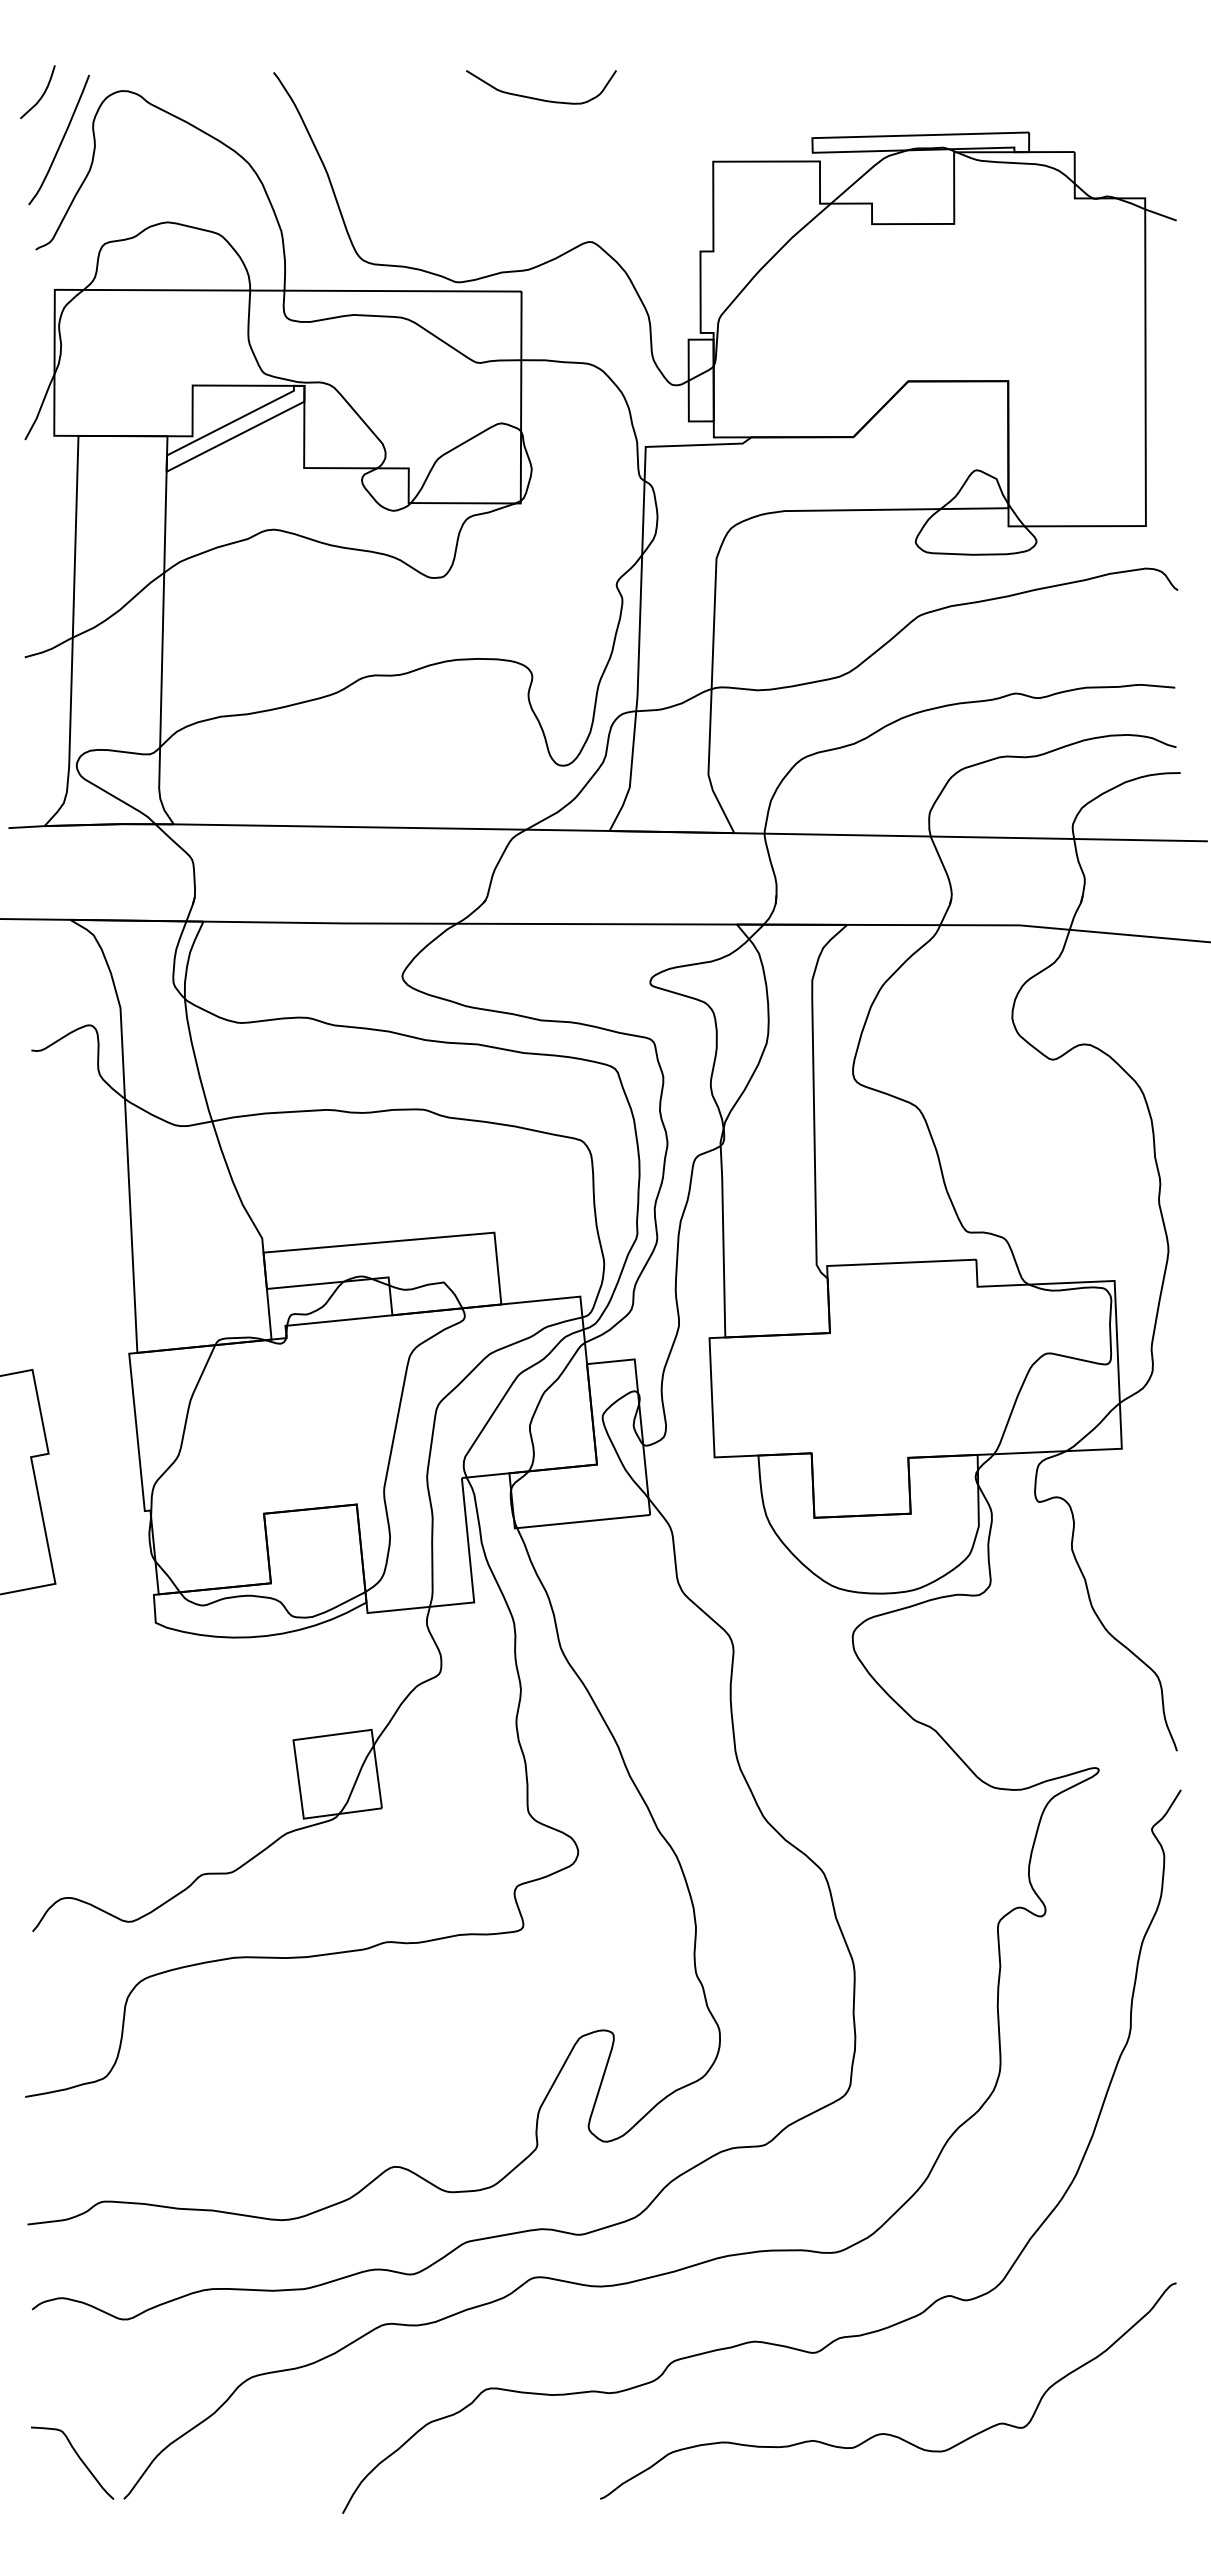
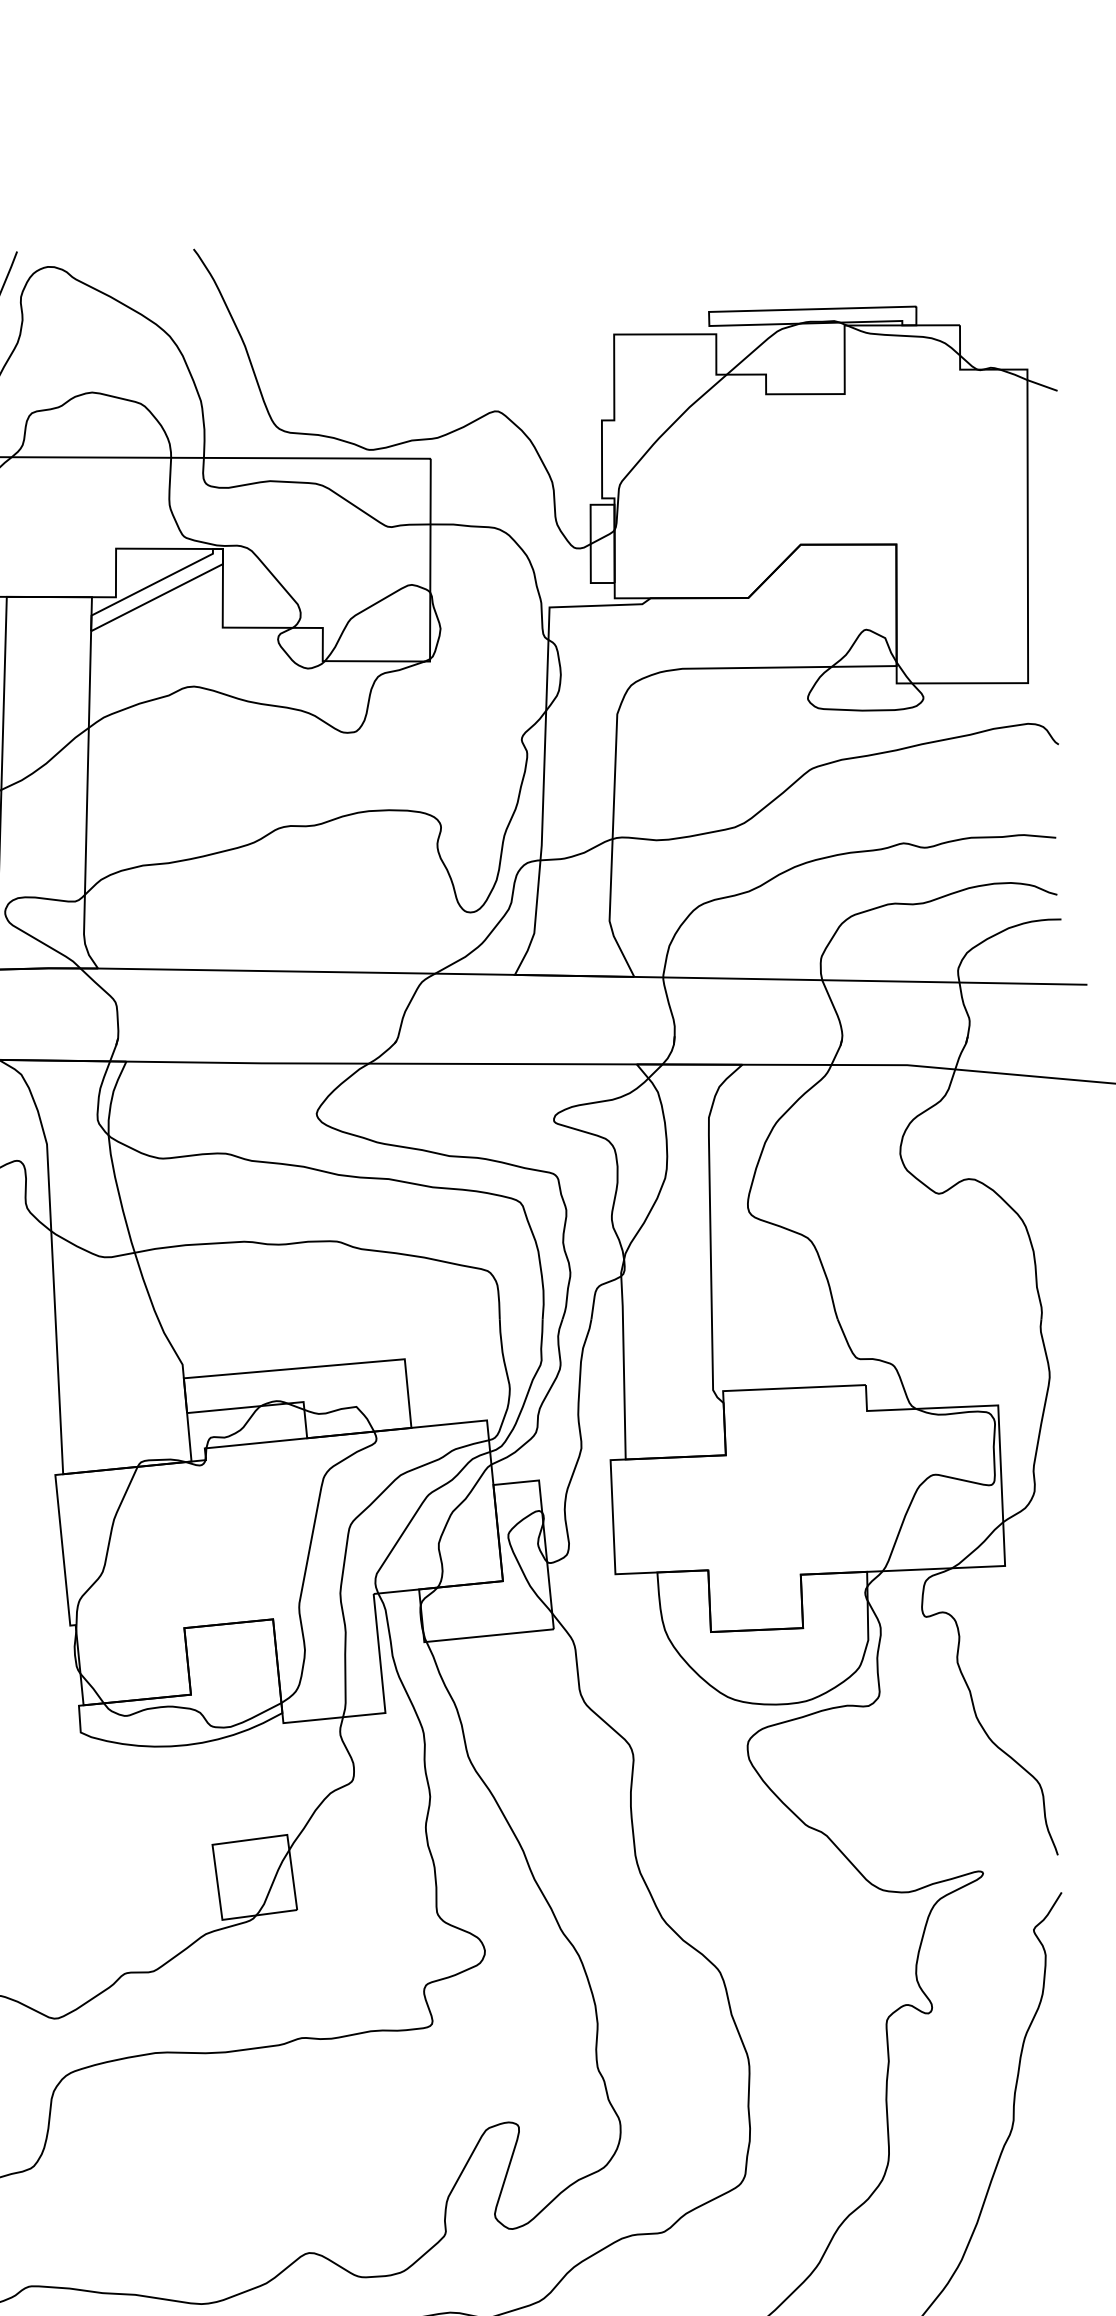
curve: (539, 98) -> (447, 274), removed

